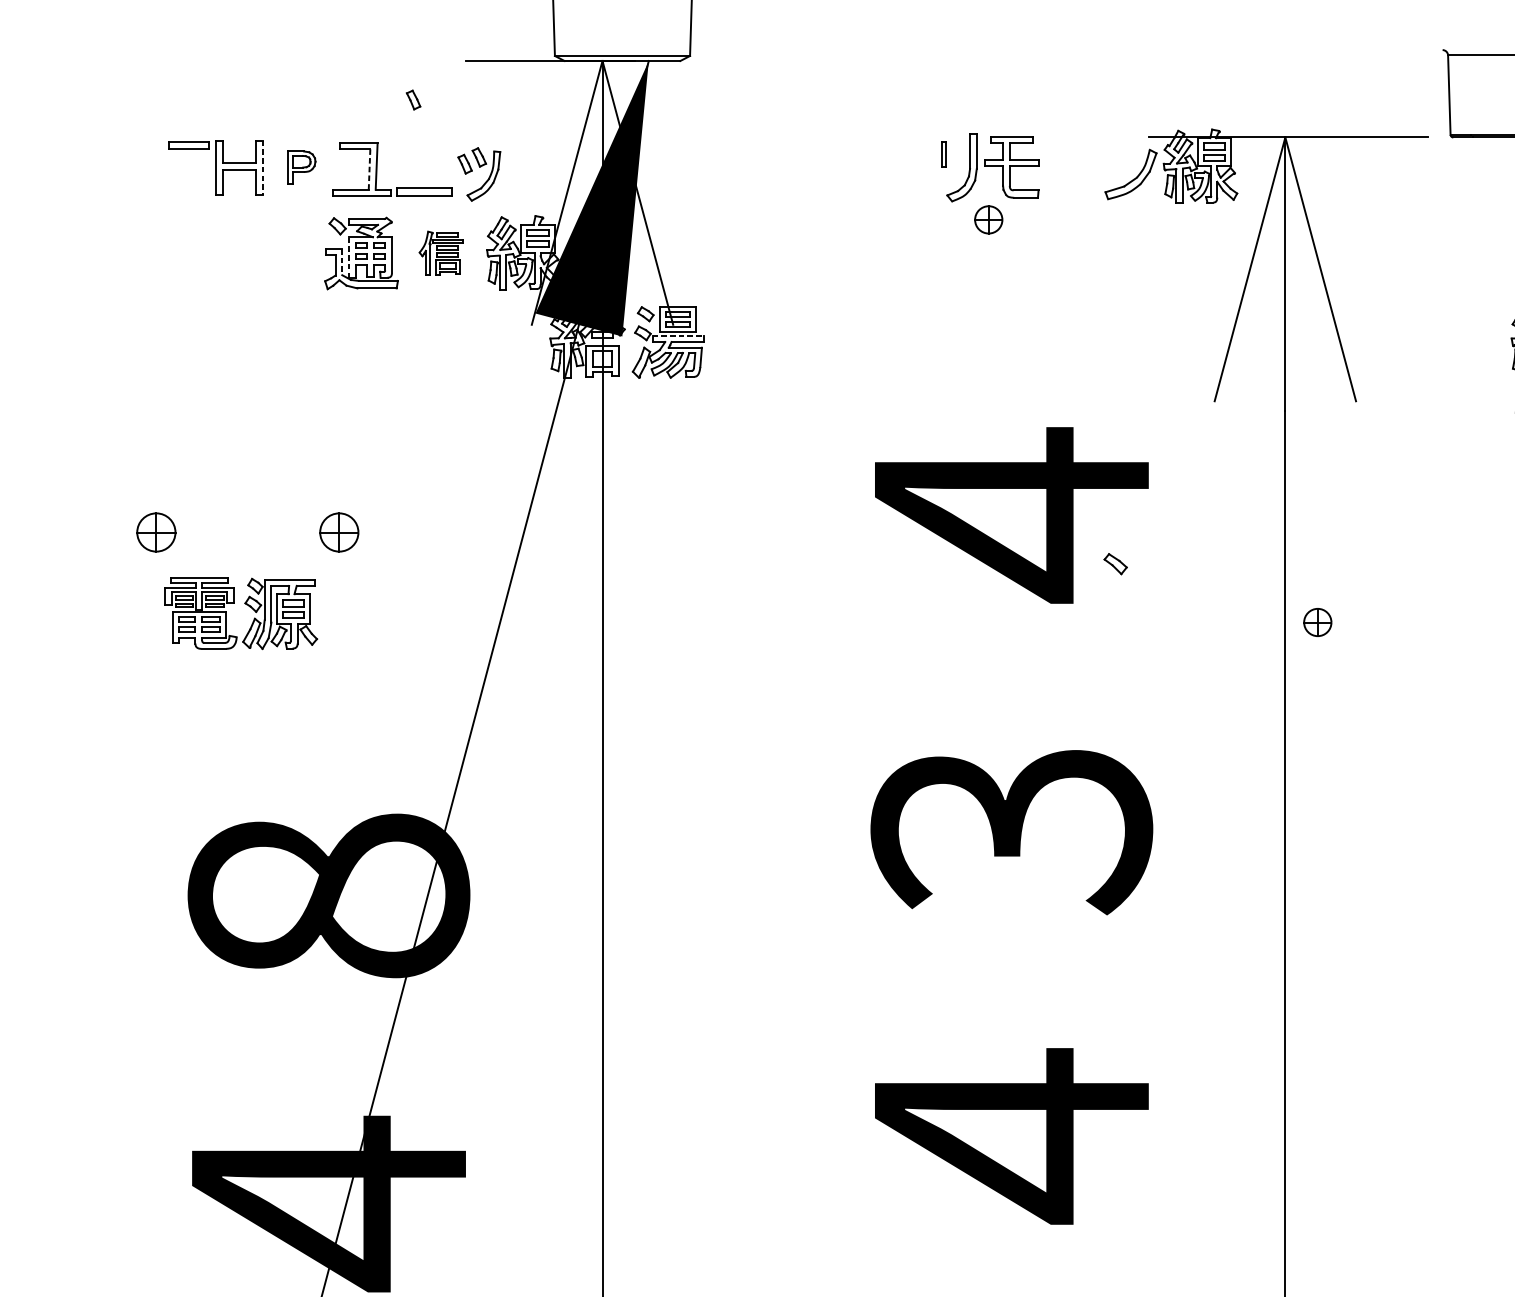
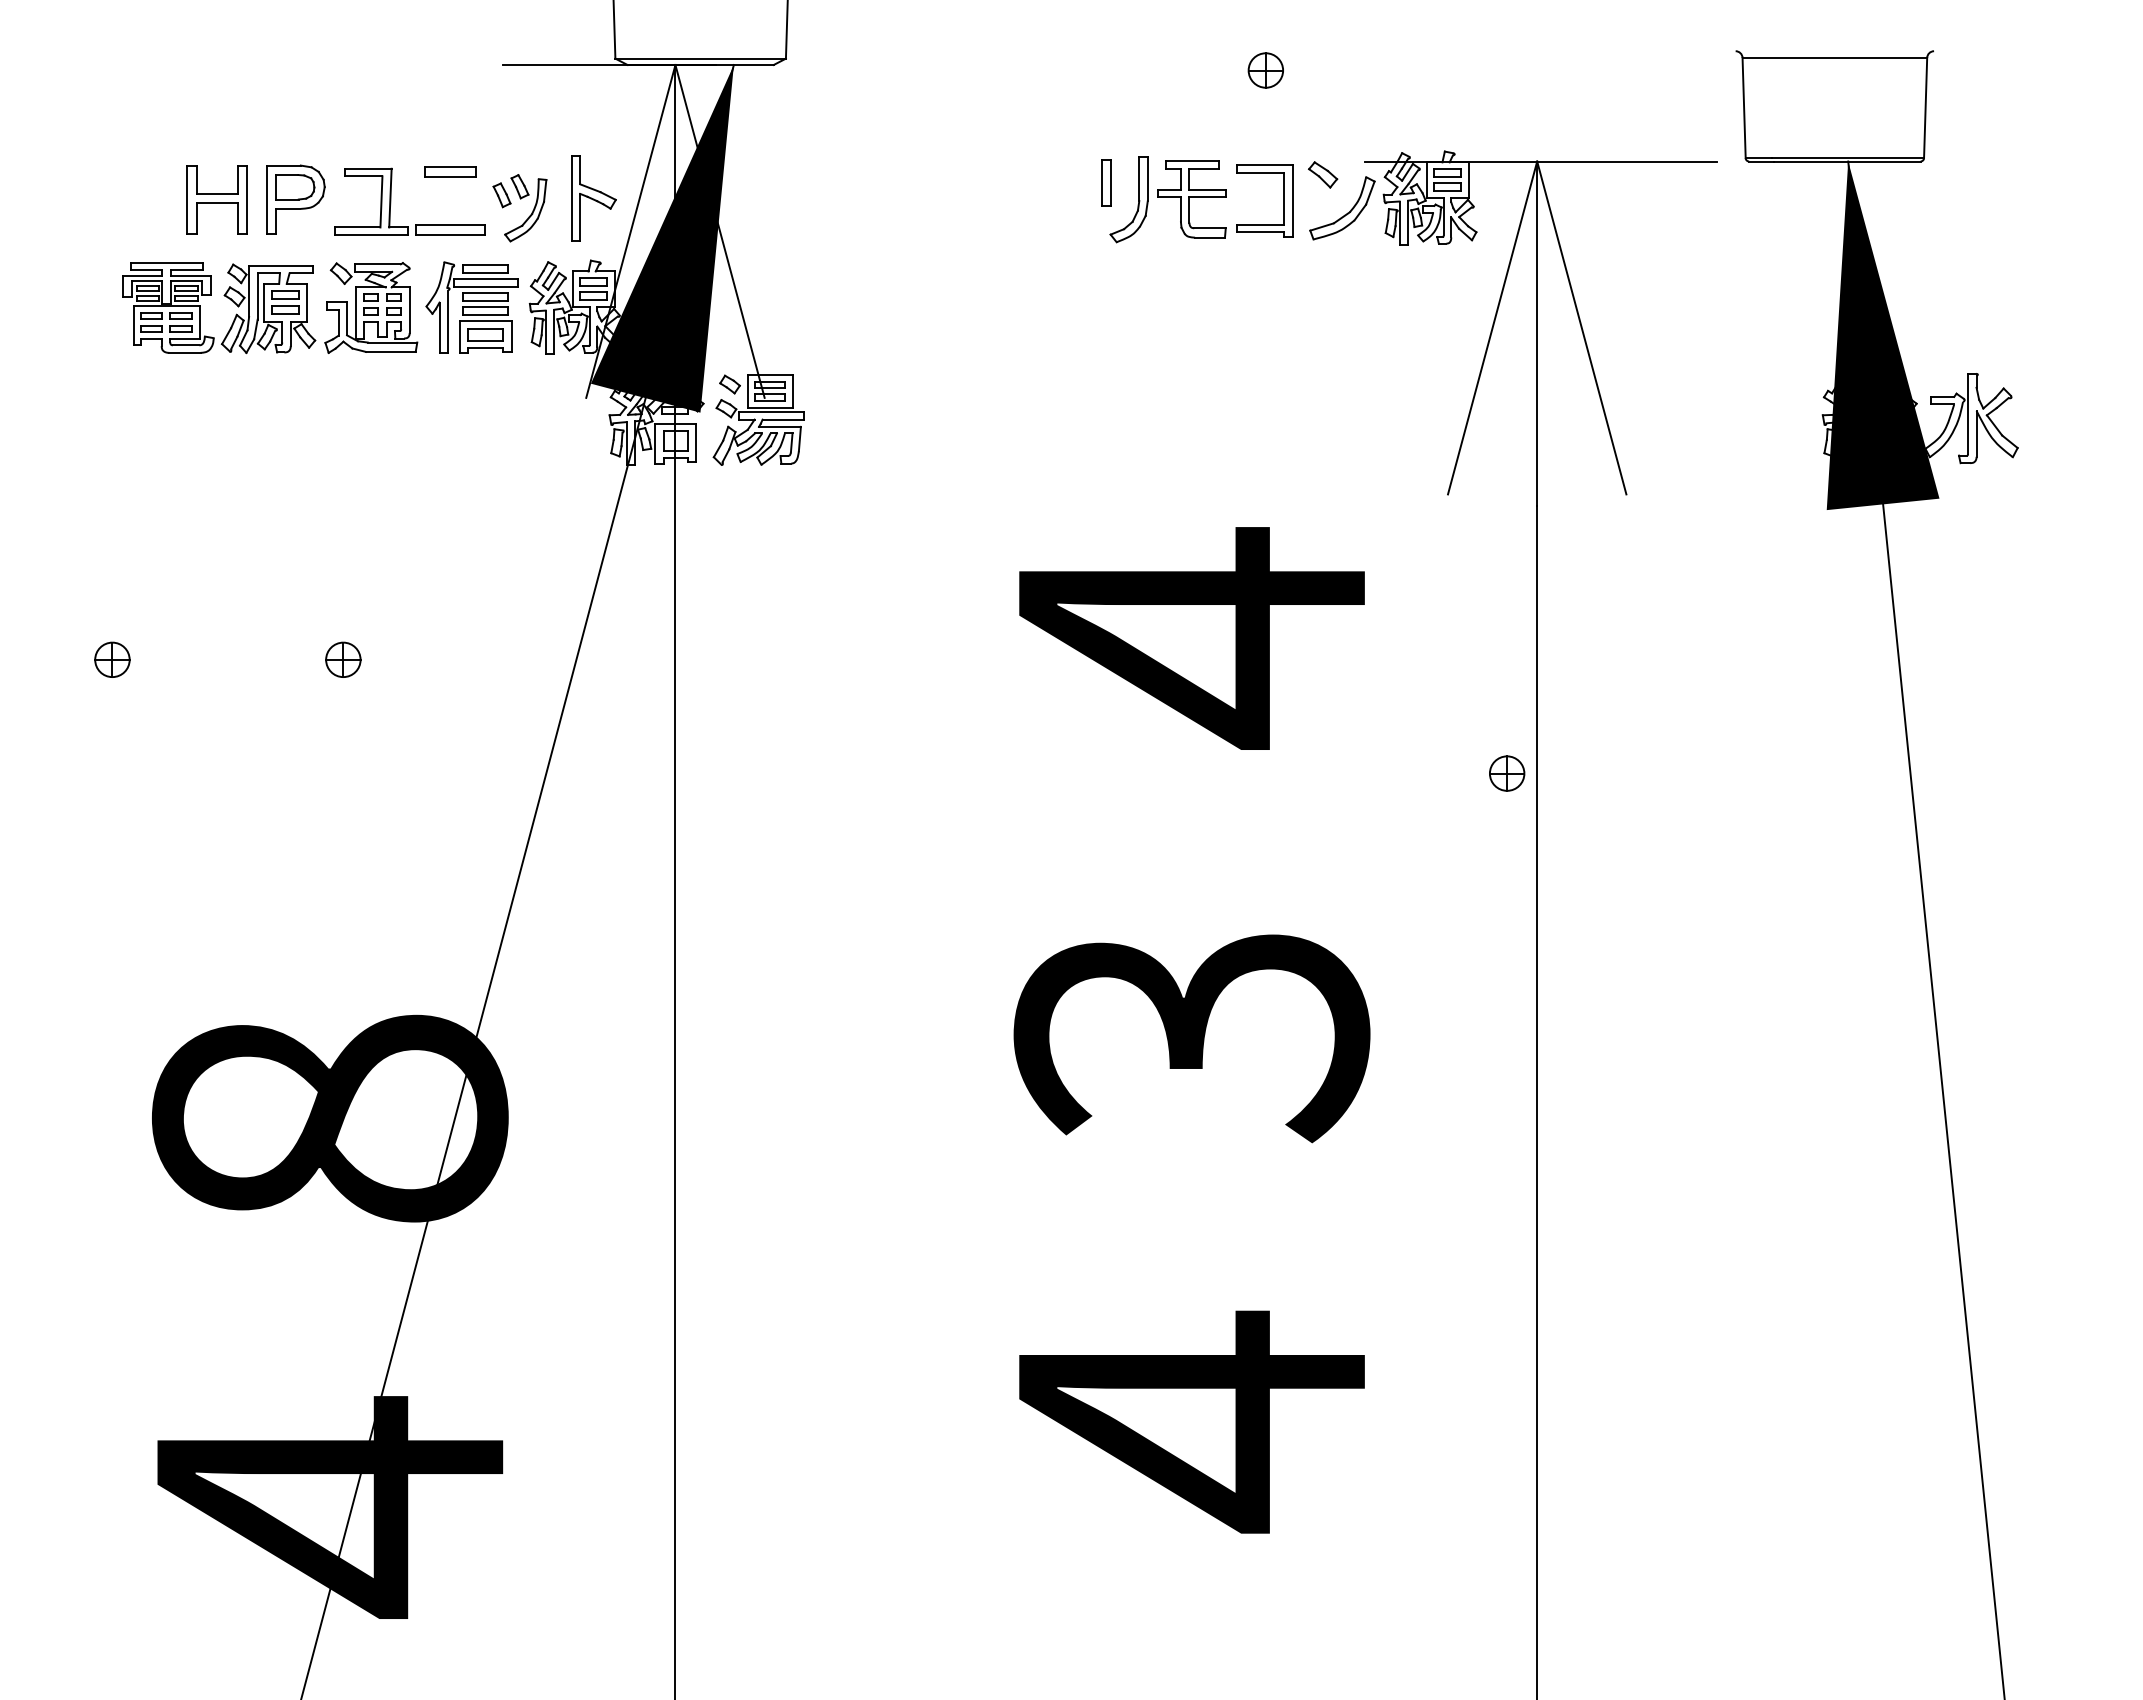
part: (413, 100) -> (436, 114), removed
part: (188, 145) -> (450, 171), moved
part: (944, 154) -> (1106, 182), size x1.43
part: (537, 166) -> (593, 198), added
part: (301, 167) -> (295, 199), size x1.67
line: (263, 168) -> (247, 200), dashed -> solid
part: (1084, 168) -> (1283, 200), added
line: (369, 169) -> (381, 201), dashed -> solid
part: (988, 219) -> (1265, 70), moved
part: (440, 253) -> (471, 307), size x1.67
line: (348, 257) -> (355, 313), dashed -> solid
line: (342, 261) -> (347, 318), dashed -> solid
line: (678, 336) -> (771, 412), dashed -> solid
part: (156, 532) -> (112, 659), size x0.71
part: (339, 532) -> (343, 659), size x0.71
part: (1116, 563) -> (1323, 174), moved
part: (247, 605) -> (227, 298), moved
part: (1318, 622) -> (1507, 773), moved

